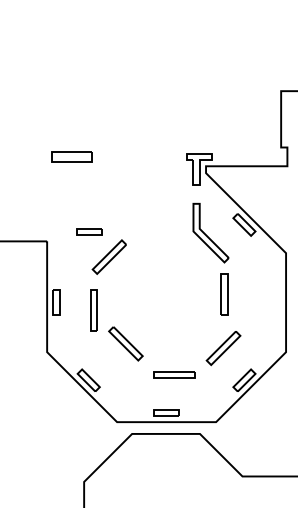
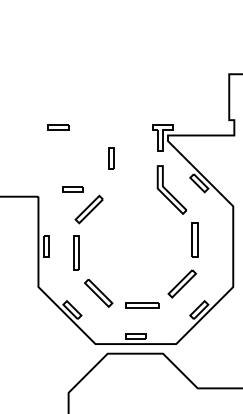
part: (71, 156) -> (58, 127), size x0.62
part: (136, 194) -> (111, 158), added
part: (223, 293) -> (194, 239), moved
part: (125, 344) -> (98, 293), moved

